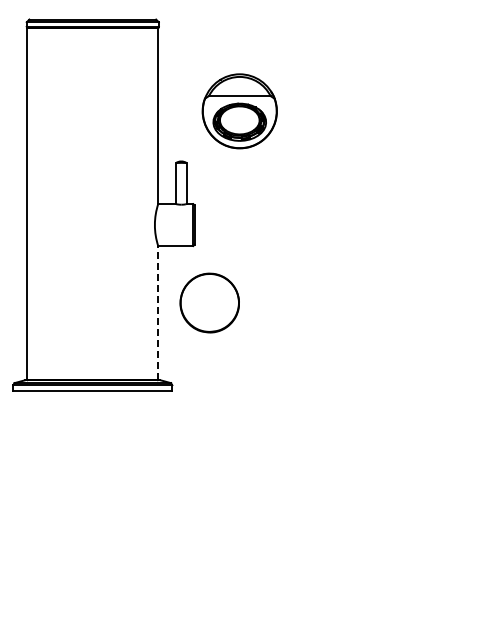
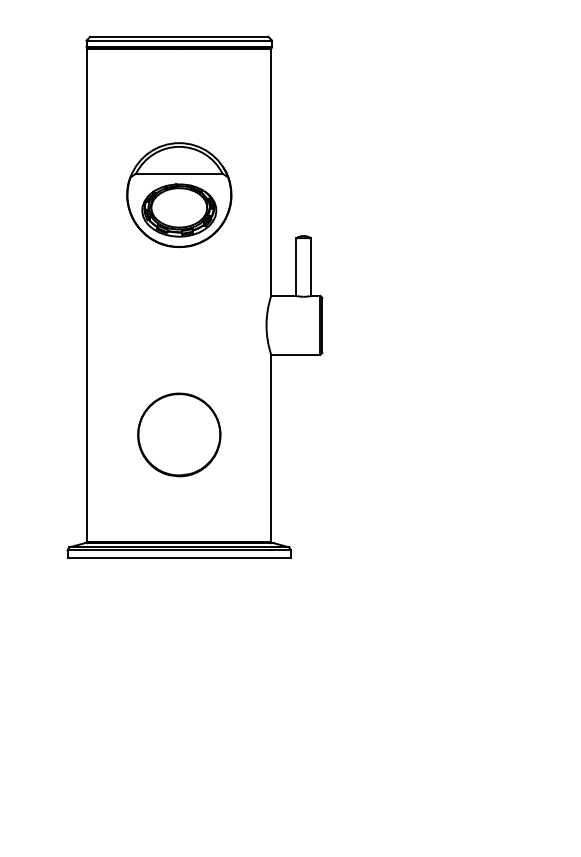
part: (239, 111) -> (178, 195), moved
part: (209, 302) -> (178, 434), moved
line: (158, 312) -> (271, 448), dashed -> solid

